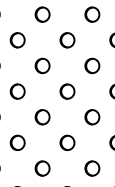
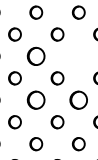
part: (42, 65) -> (36, 56), size x1.4
part: (92, 65) -> (78, 56), removed
part: (42, 117) -> (36, 100), size x1.4
part: (92, 117) -> (78, 100), size x1.4

